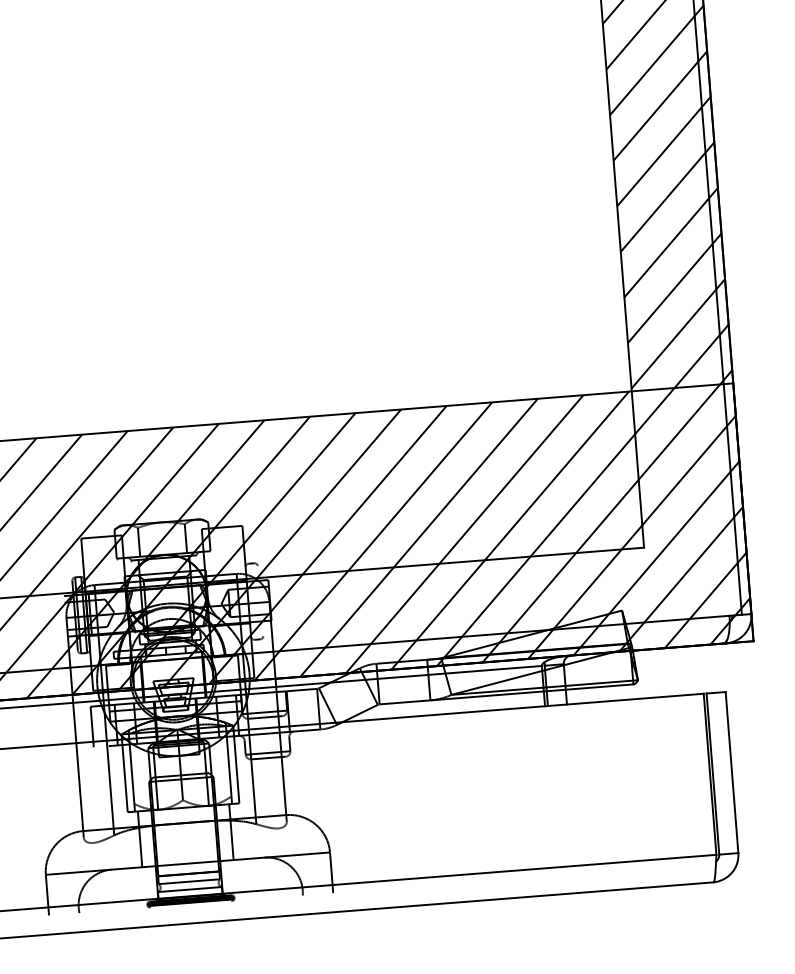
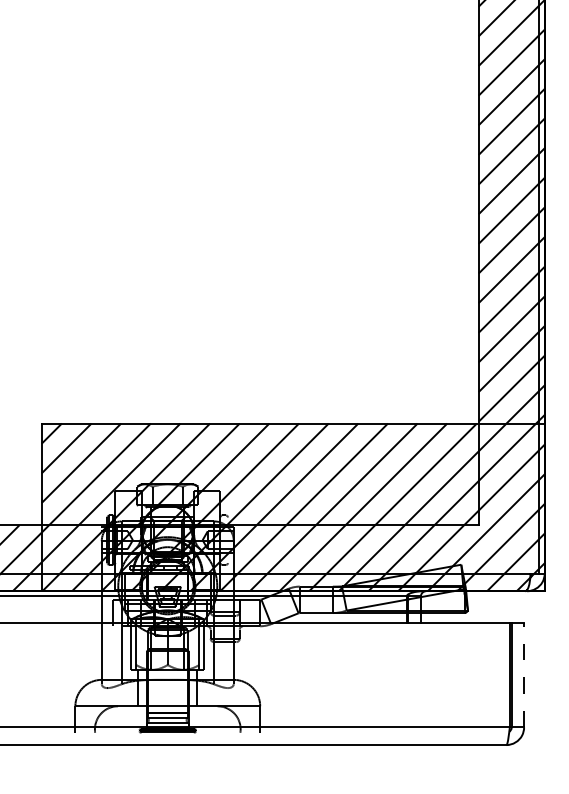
line: (732, 771) -> (524, 674), solid -> dashed

